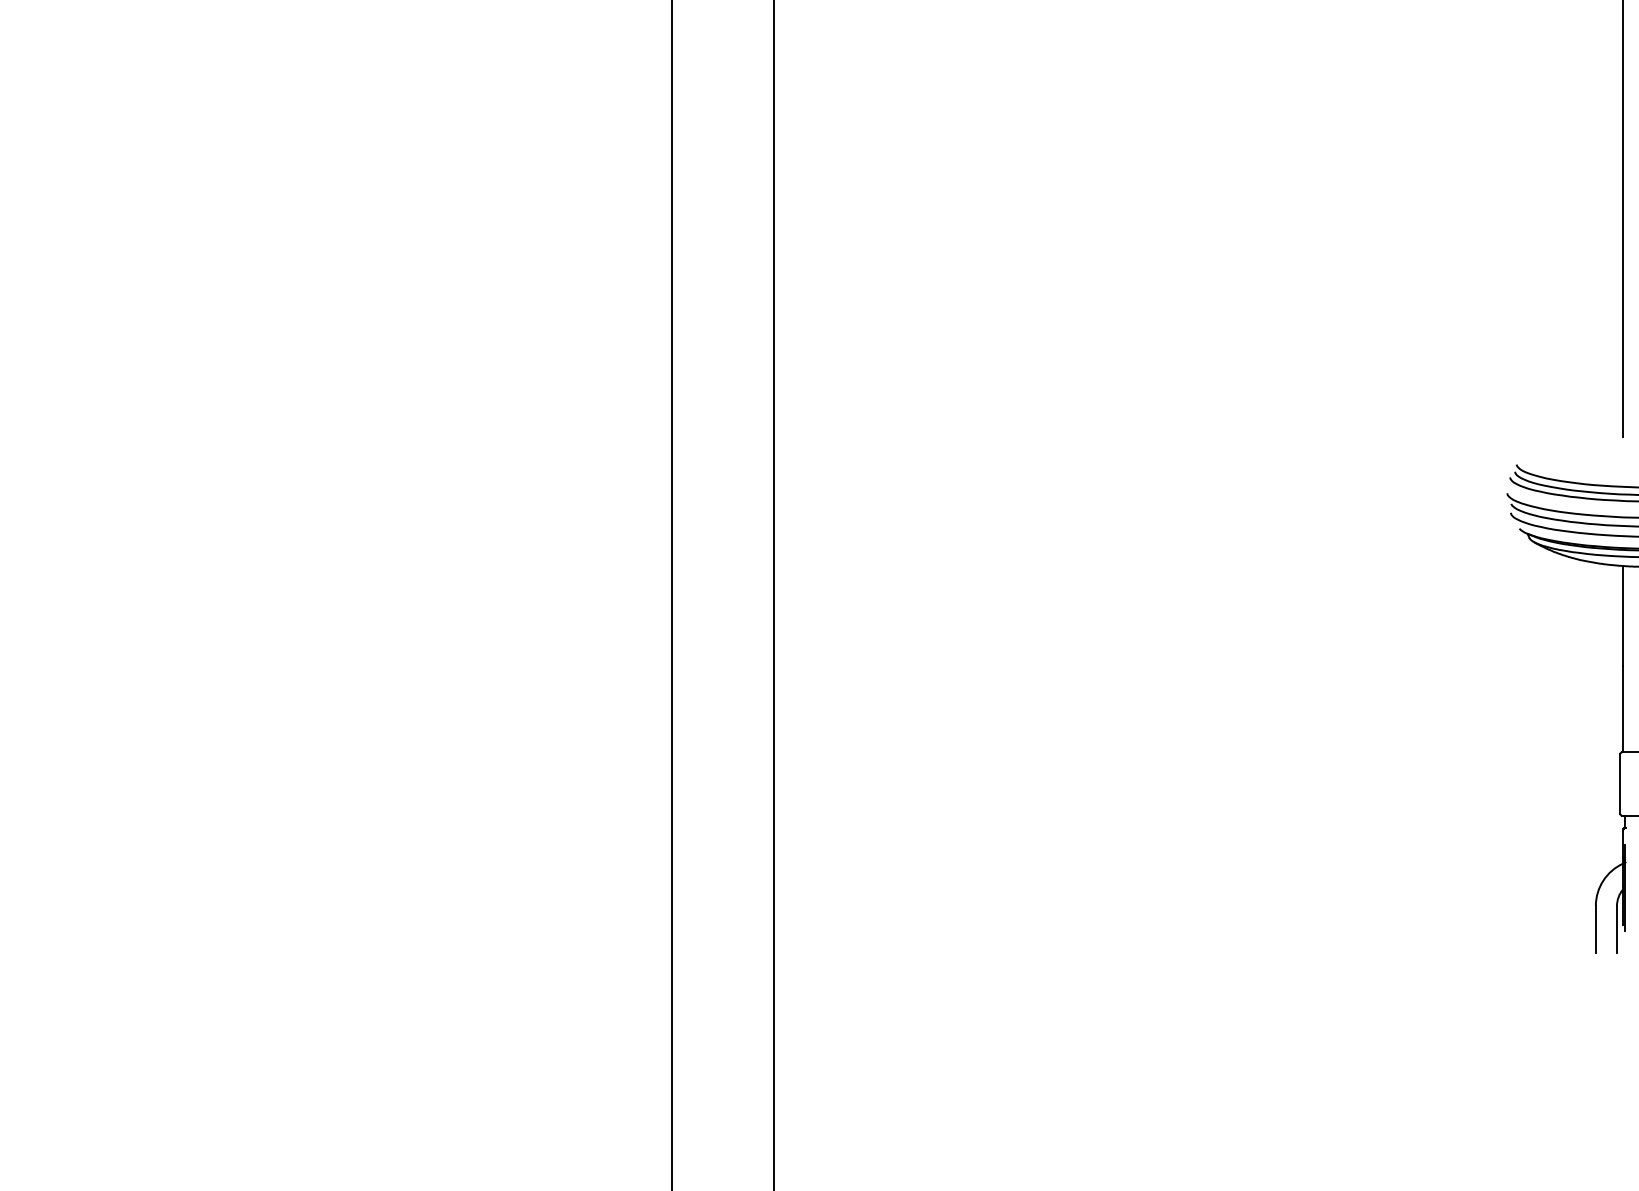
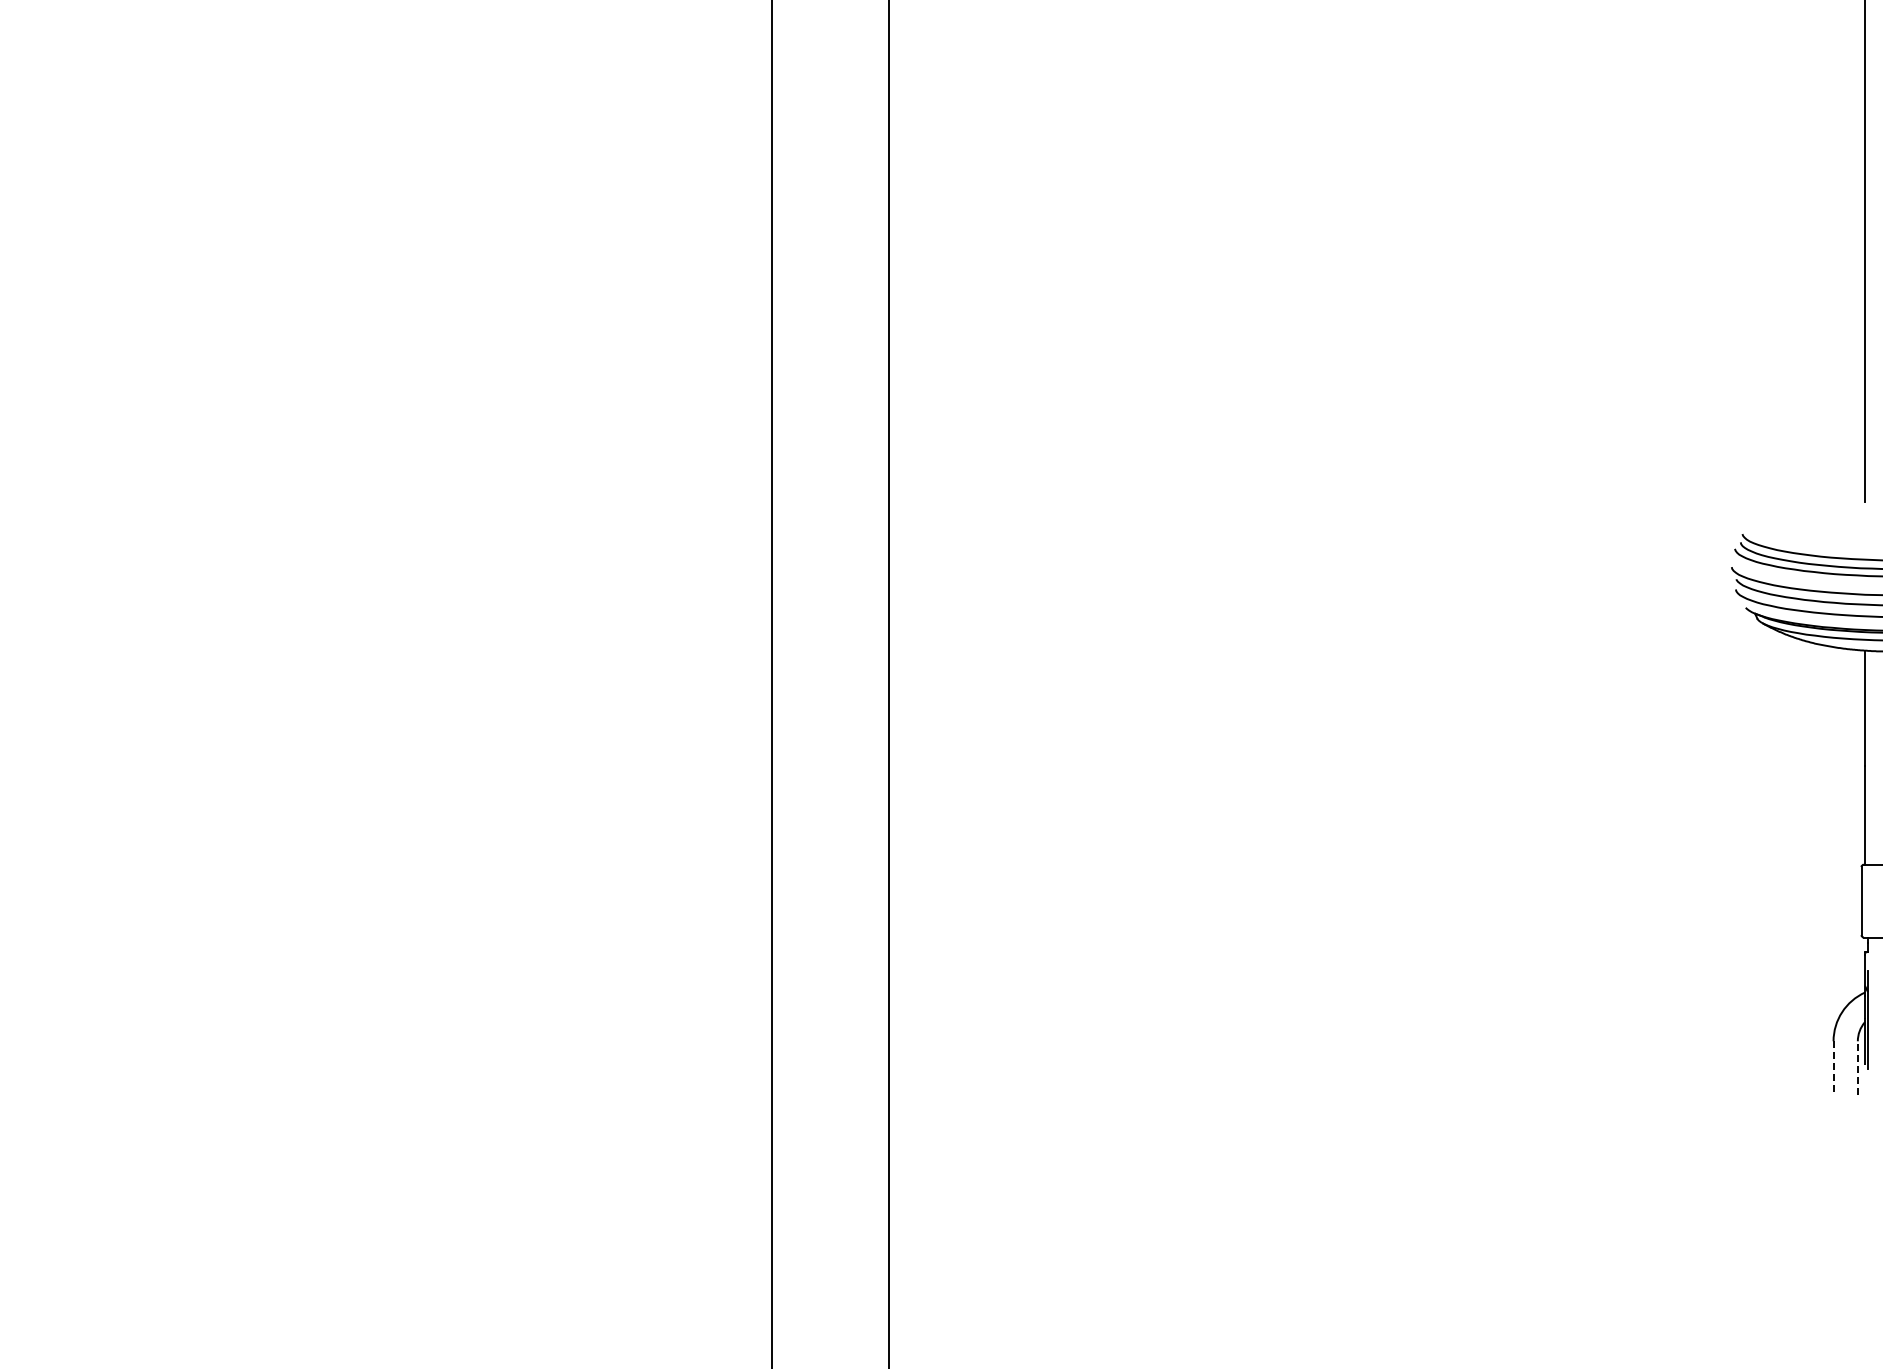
line: (1595, 929) -> (1833, 1068), solid -> dashed
line: (1616, 929) -> (1857, 1068), solid -> dashed

